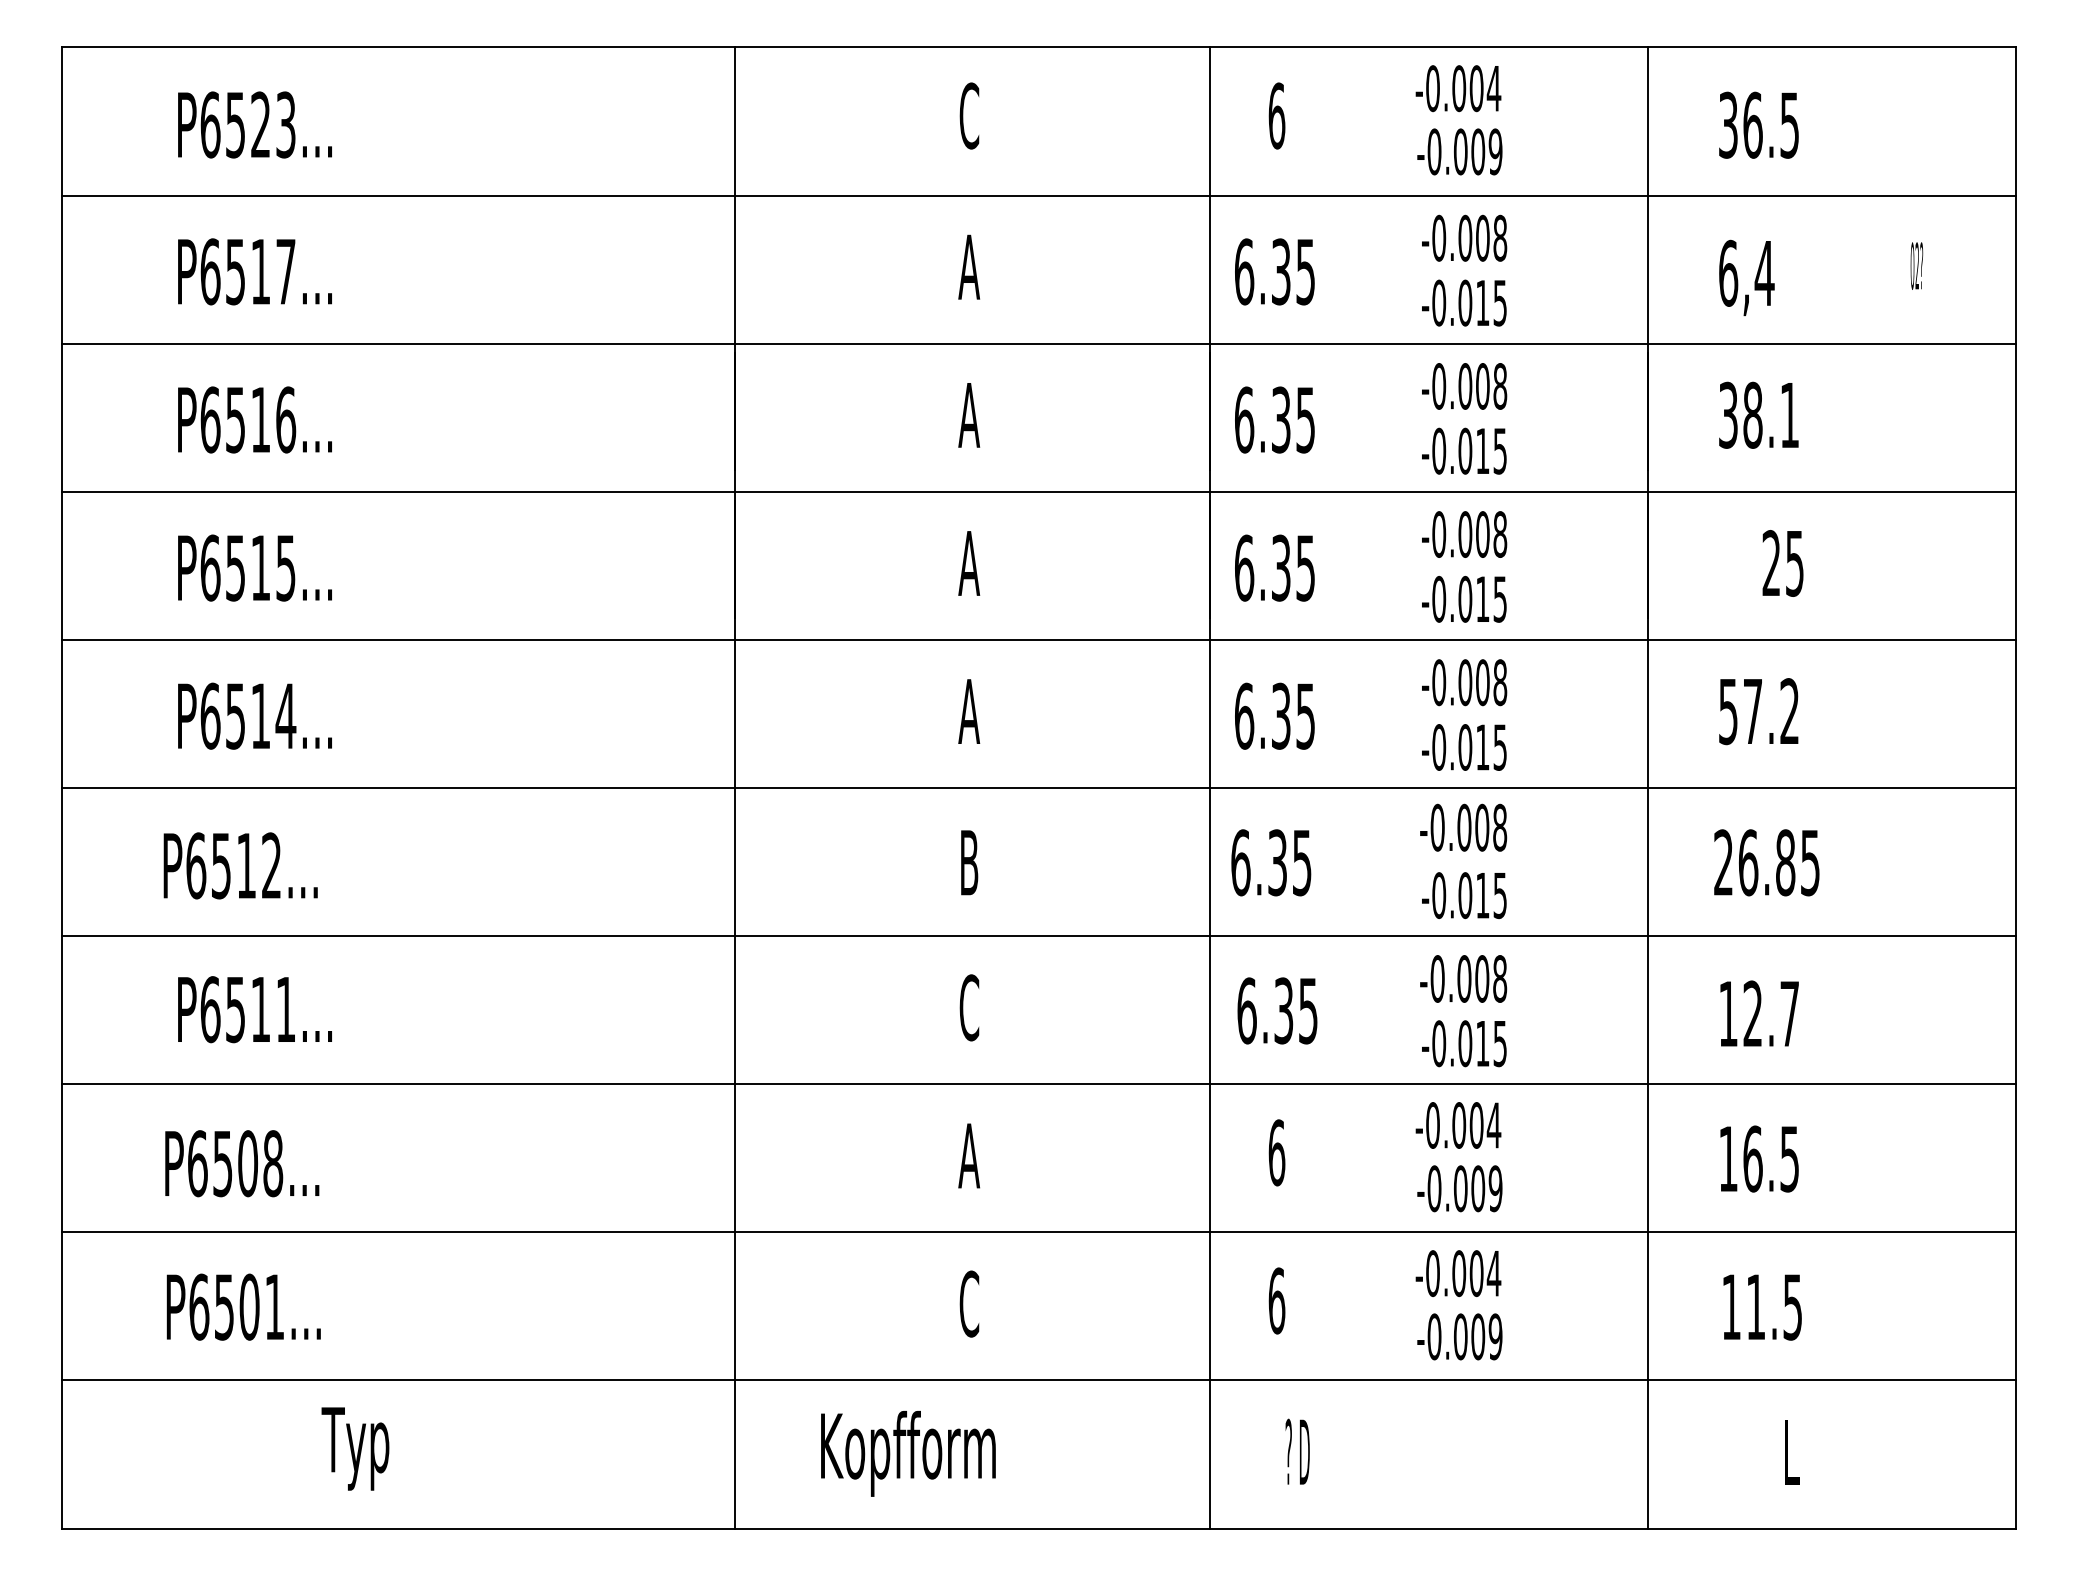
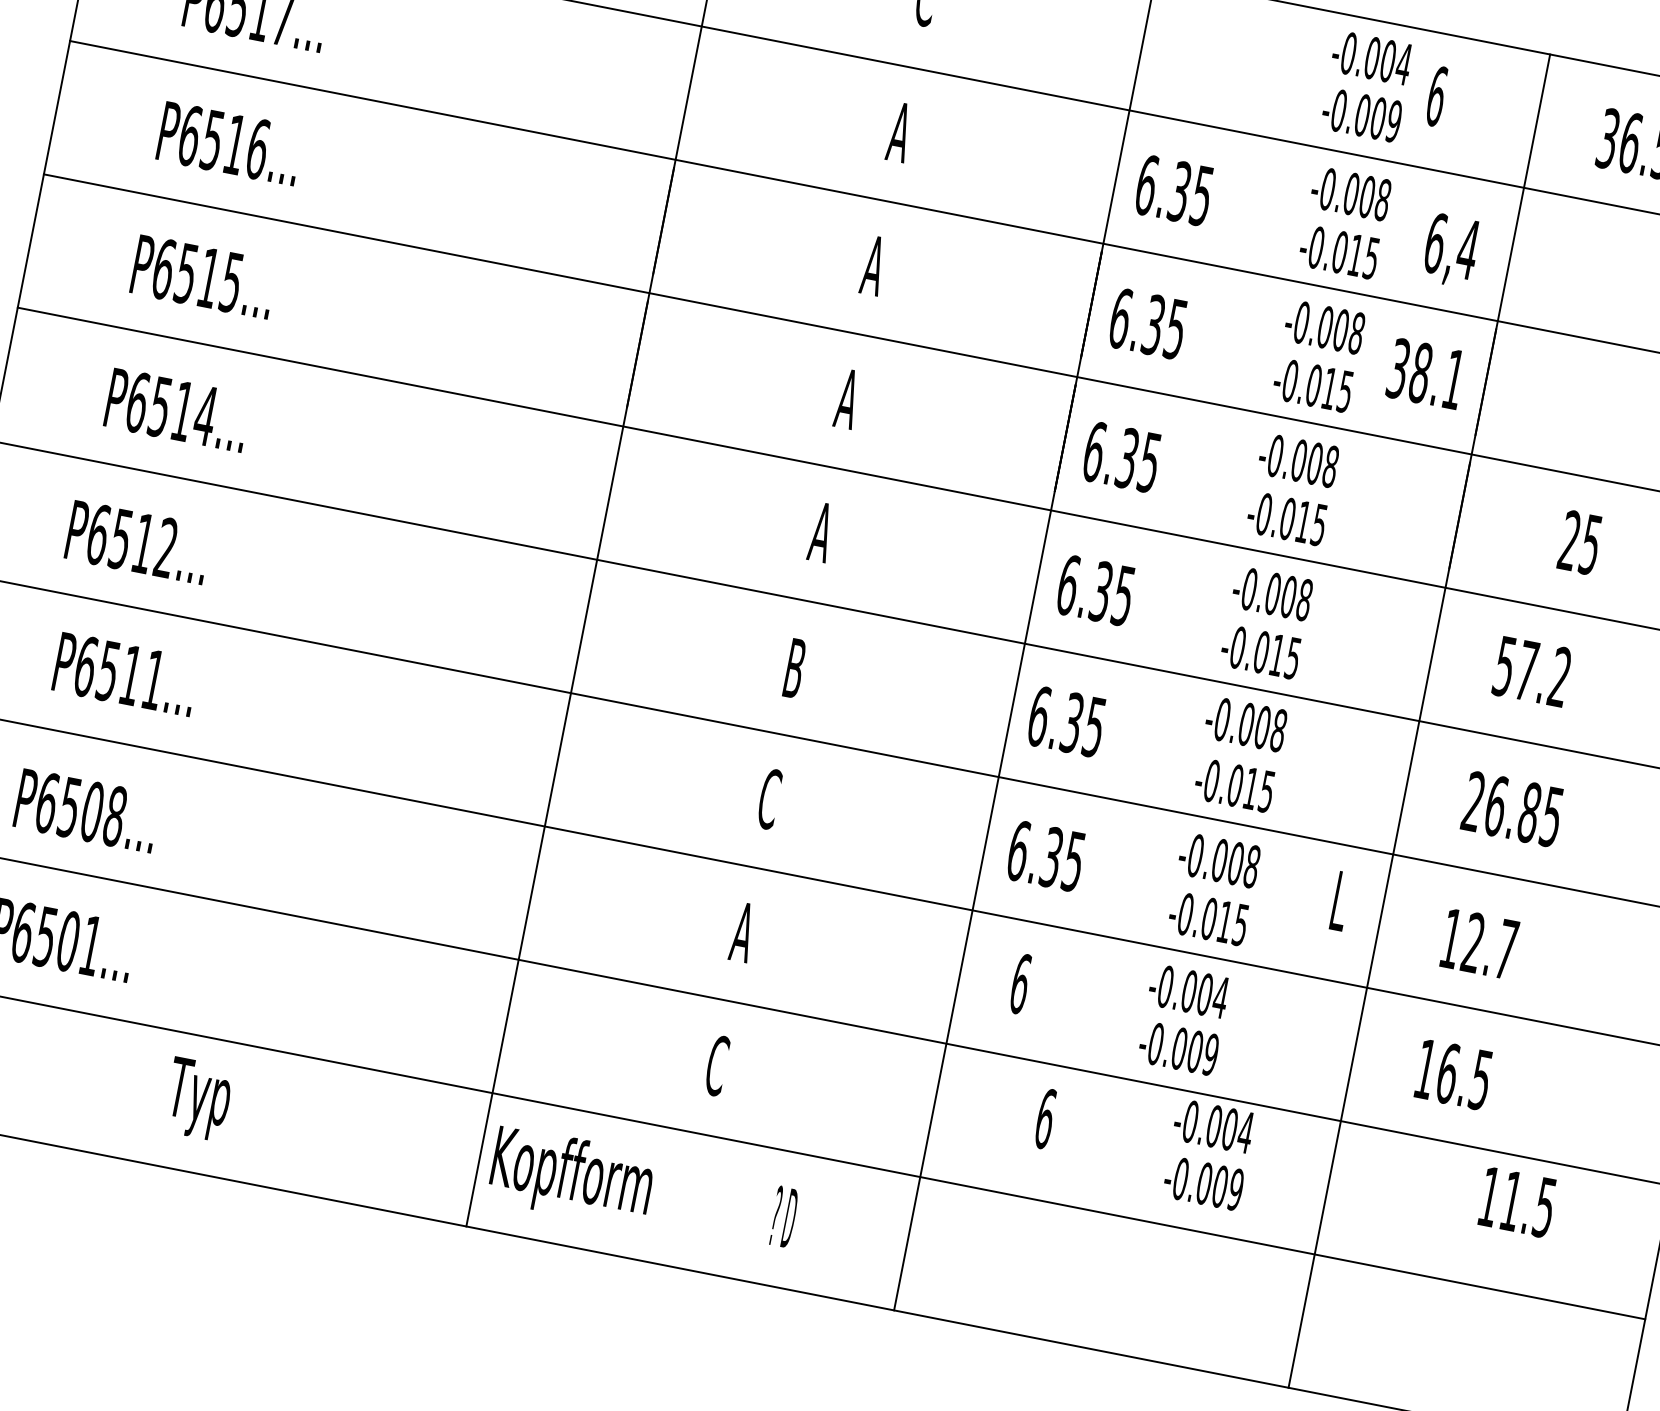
text: (1276, 115) -> (1436, 95), moved
text: (1746, 277) -> (1451, 250), moved
text: (1758, 414) -> (1425, 373), moved
text: (1385, 1305) -> (1142, 1142), moved
text: (1762, 1307) -> (1517, 1202), moved
text: (355, 1448) -> (198, 1098), moved
text: (1297, 1451) -> (783, 1216), moved
text: (1792, 1452) -> (1340, 901), moved
text: (908, 1453) -> (571, 1176), moved

